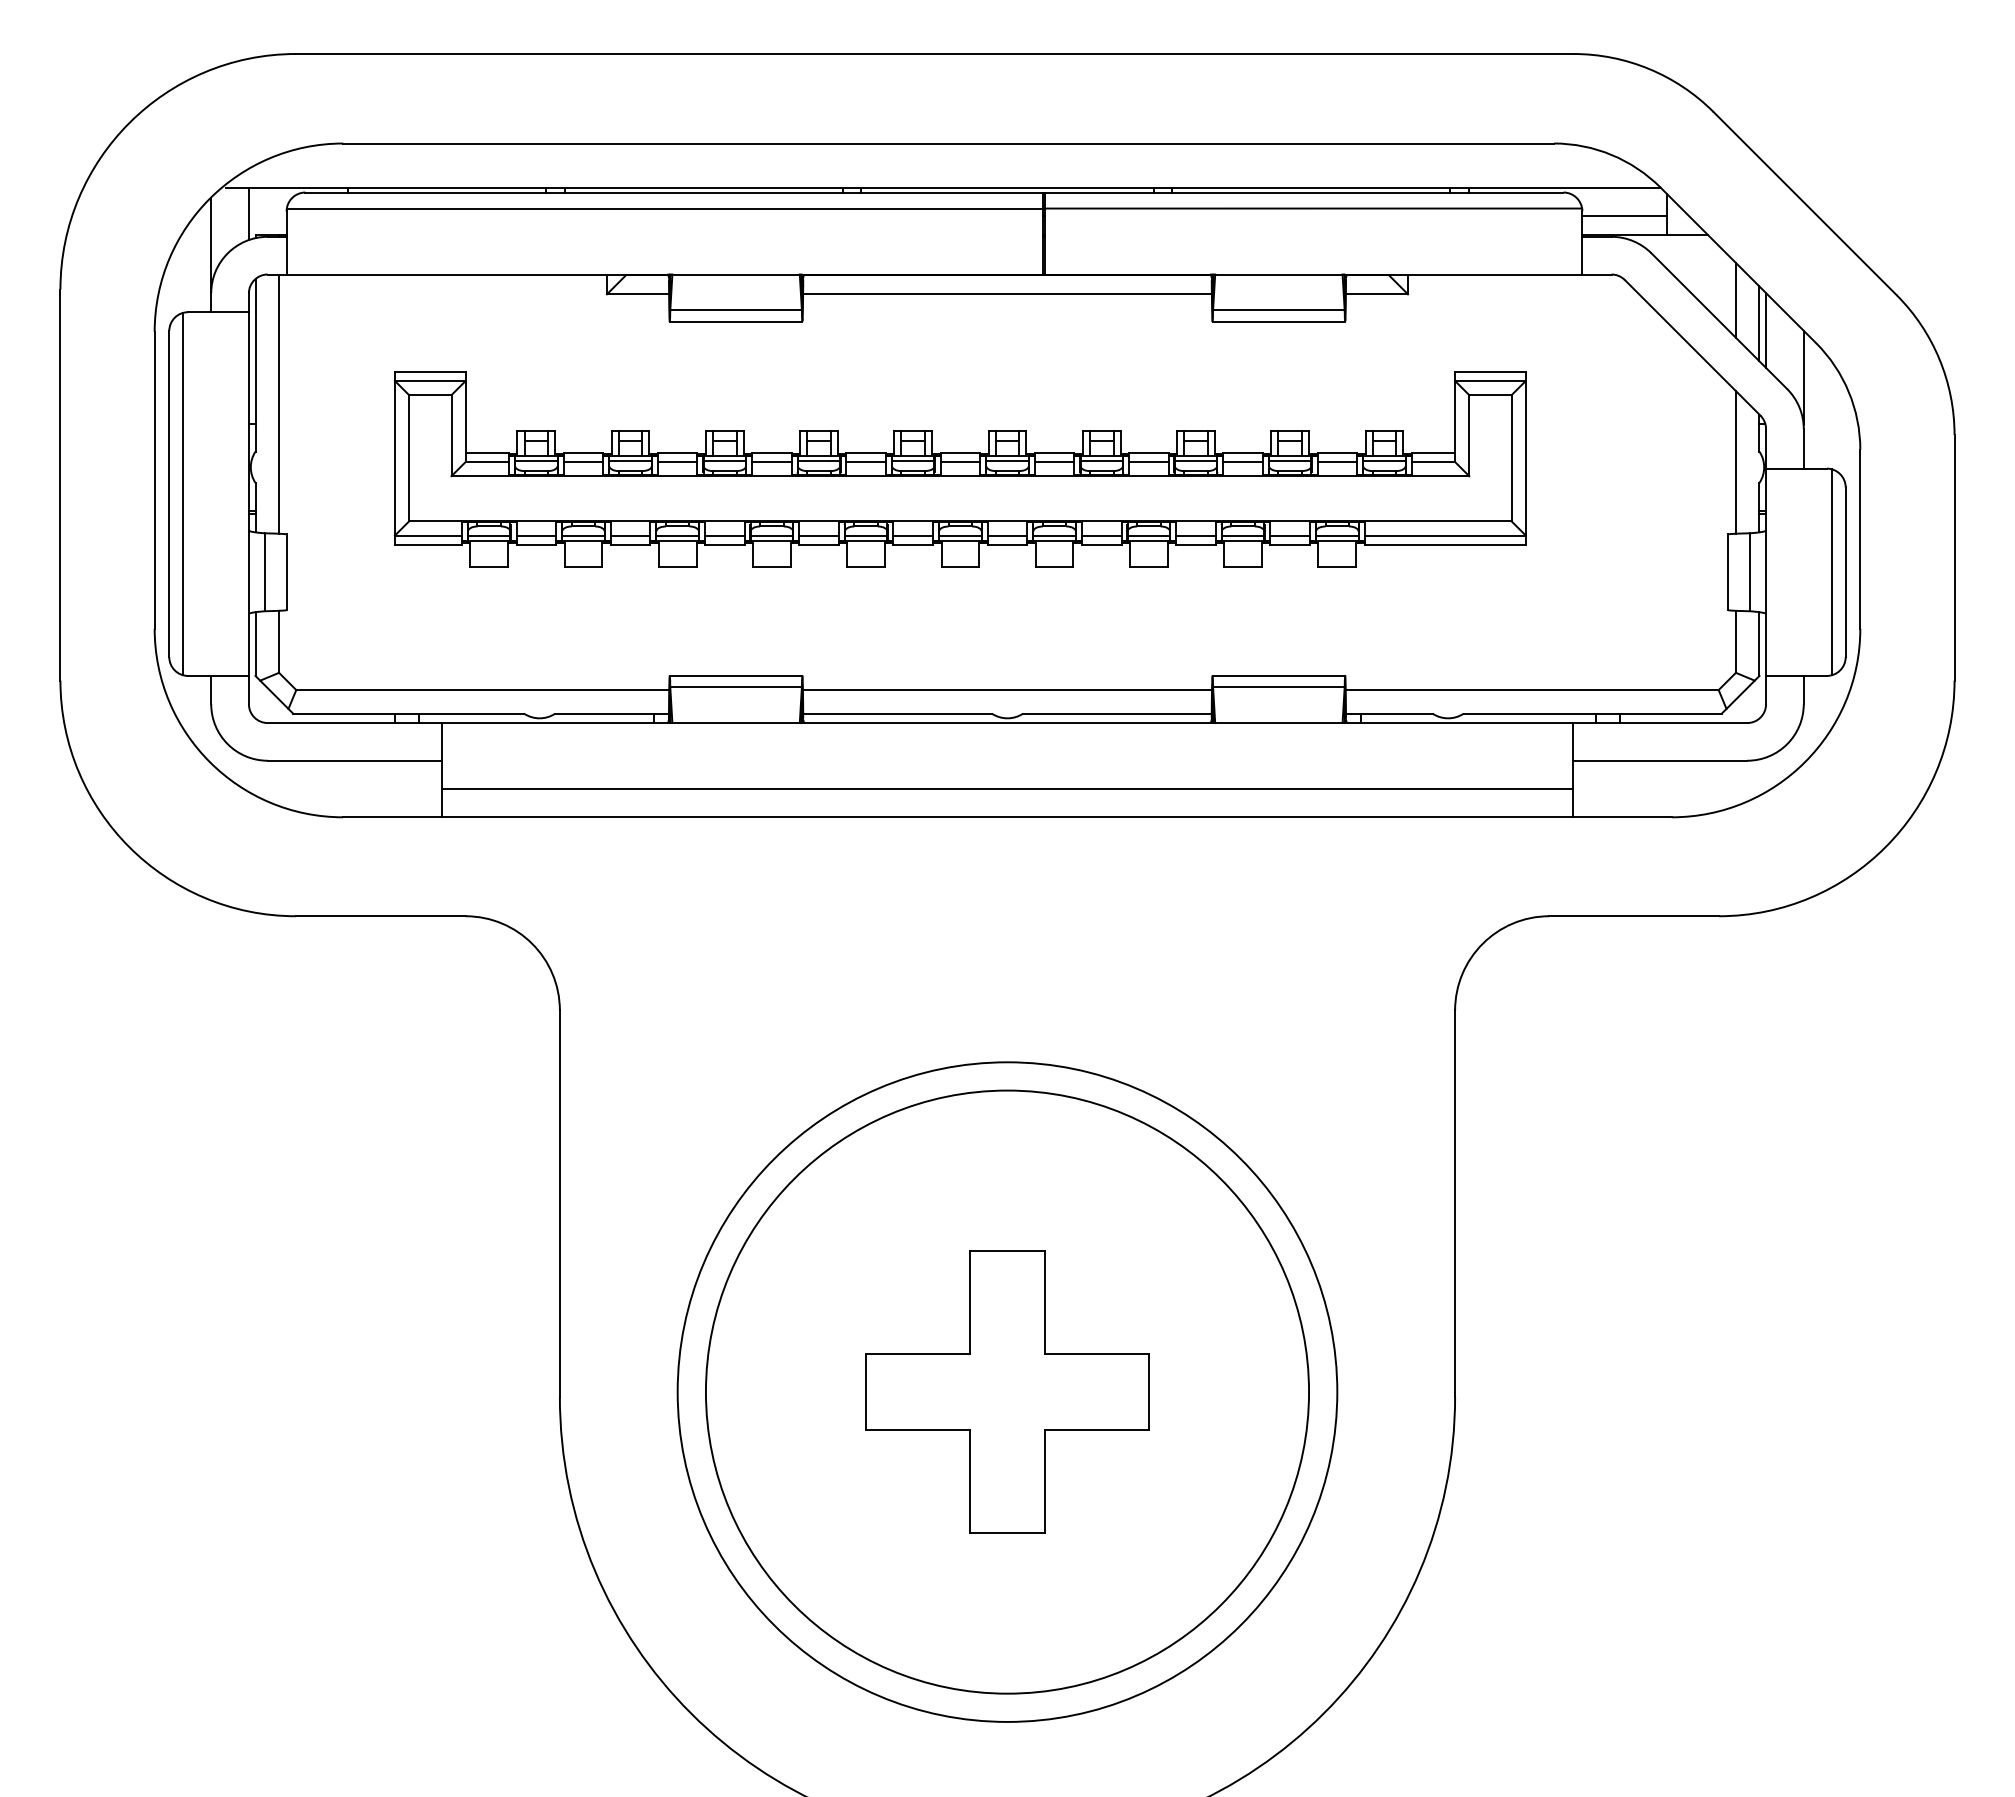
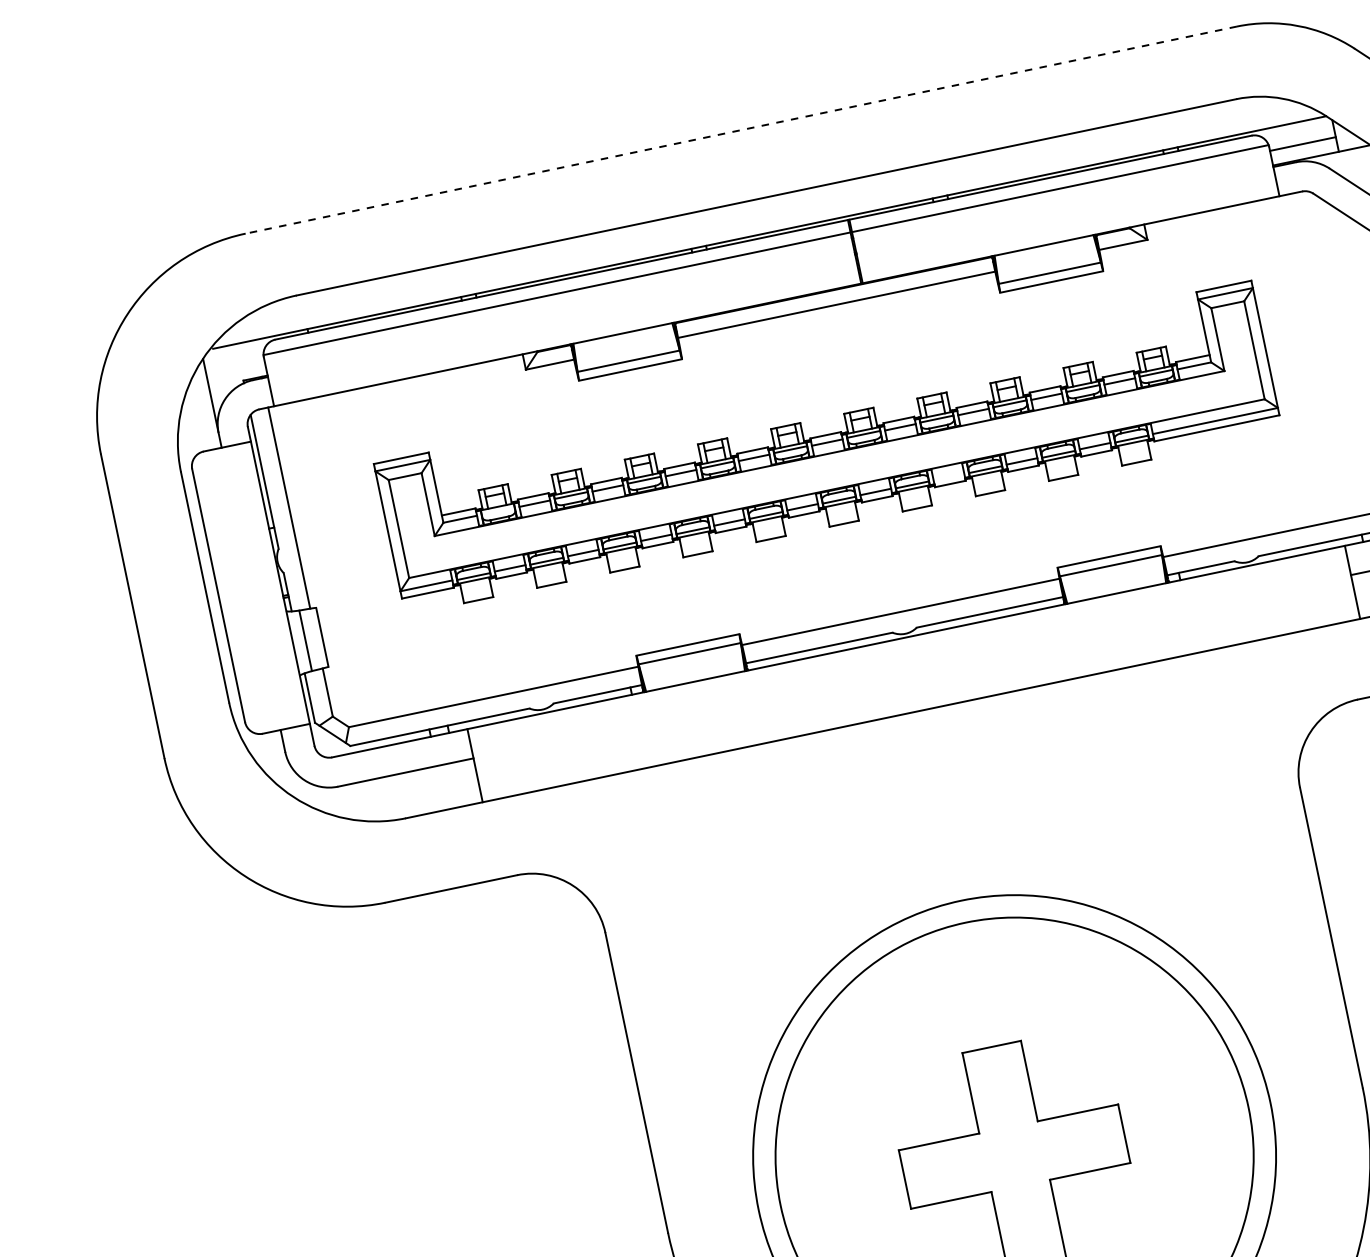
line: (934, 54) -> (741, 130), solid -> dashed
line: (248, 213) -> (234, 365), removed
line: (536, 461) -> (498, 510), removed
line: (182, 493) -> (228, 593), removed
line: (1101, 535) -> (948, 476), removed
line: (1007, 789) -> (916, 689), removed

